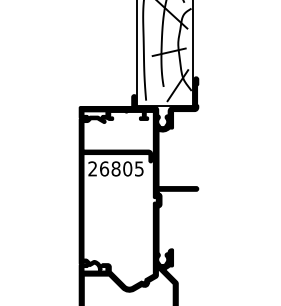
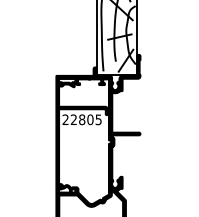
text: (104, 168) -> (73, 119), 26805 -> 22805

